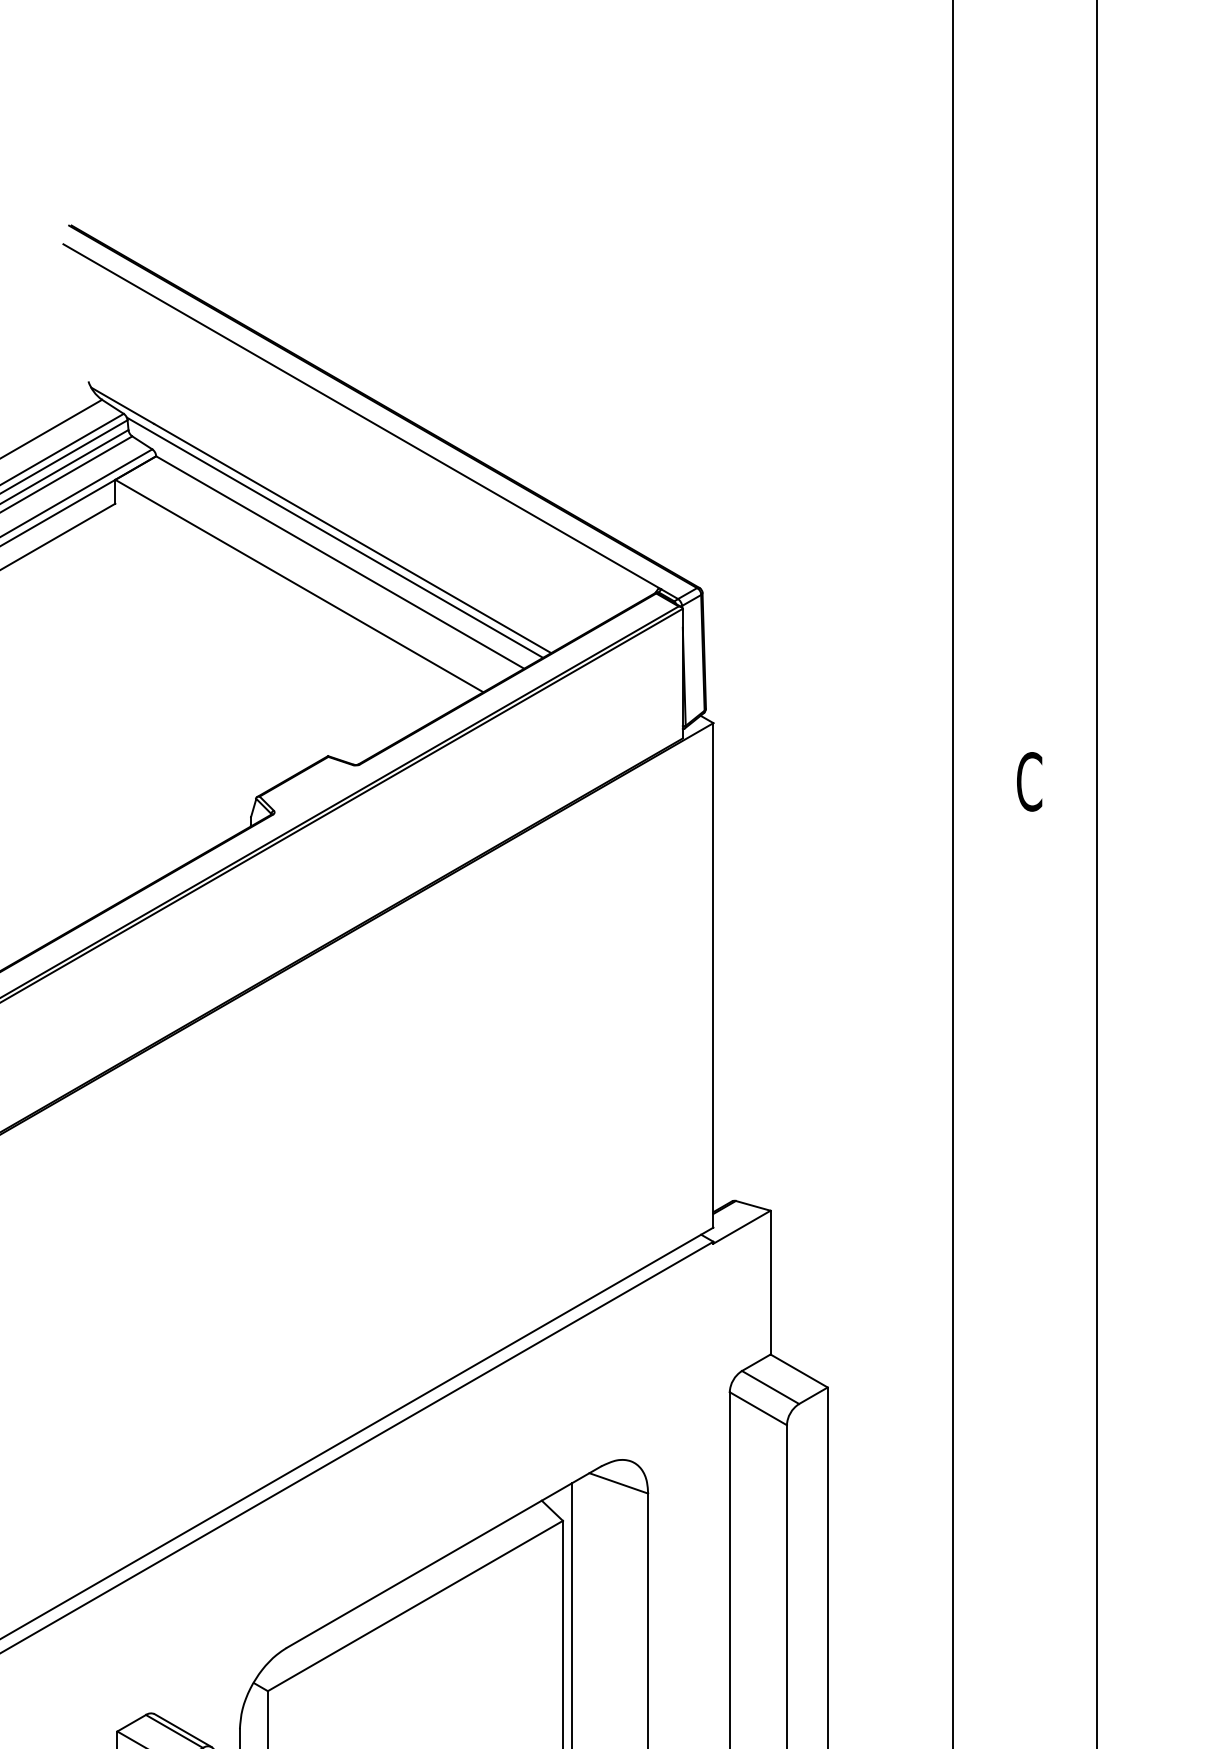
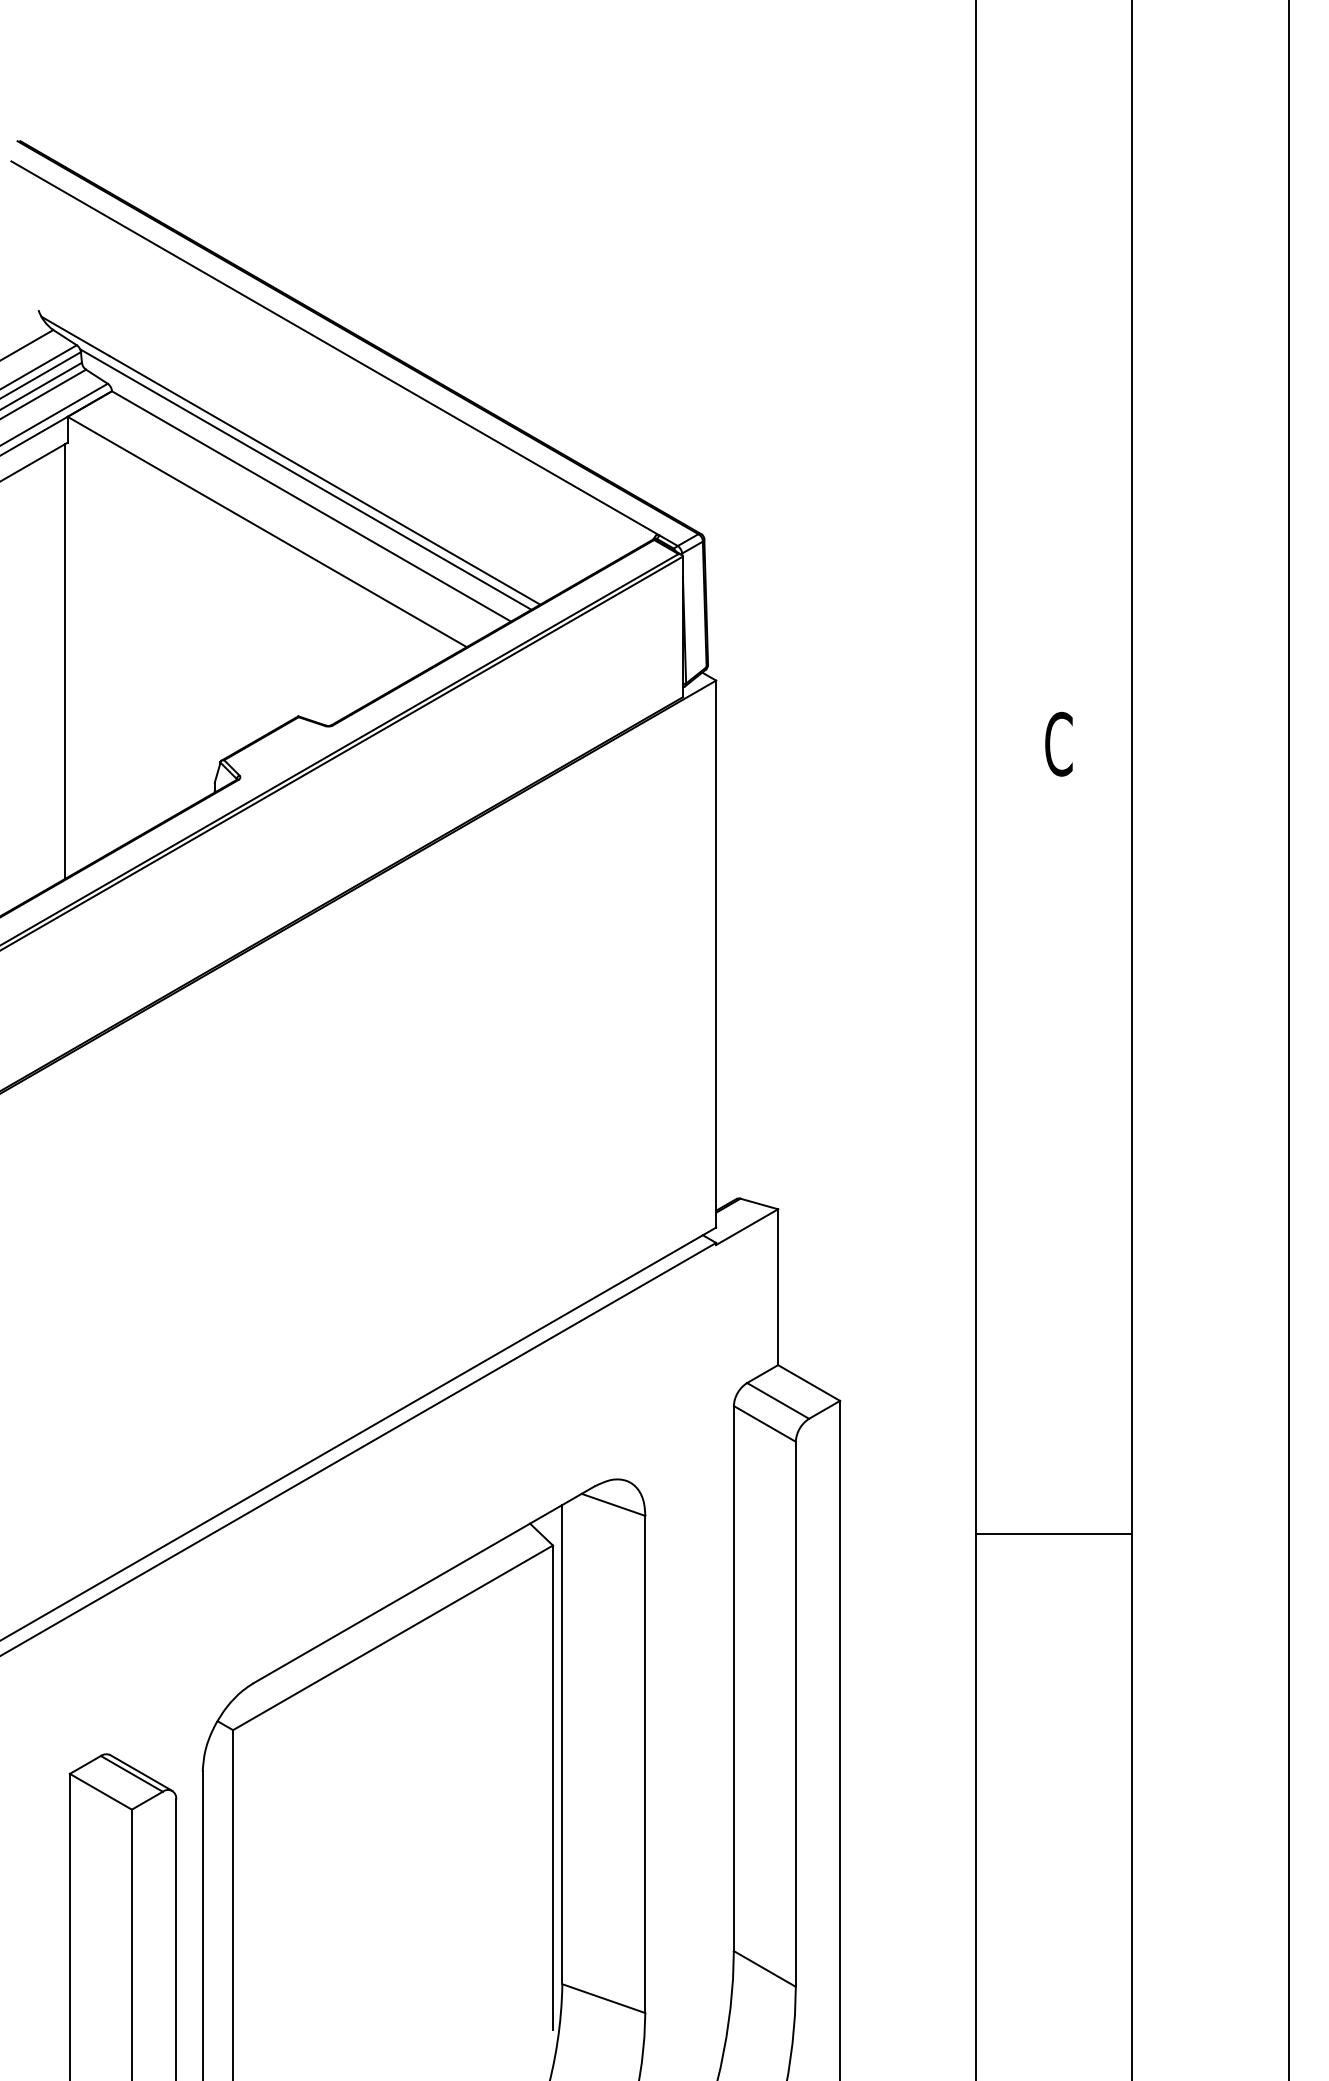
line: (113, 704) -> (65, 660), added
line: (1024, 1509) -> (1053, 1533), added

